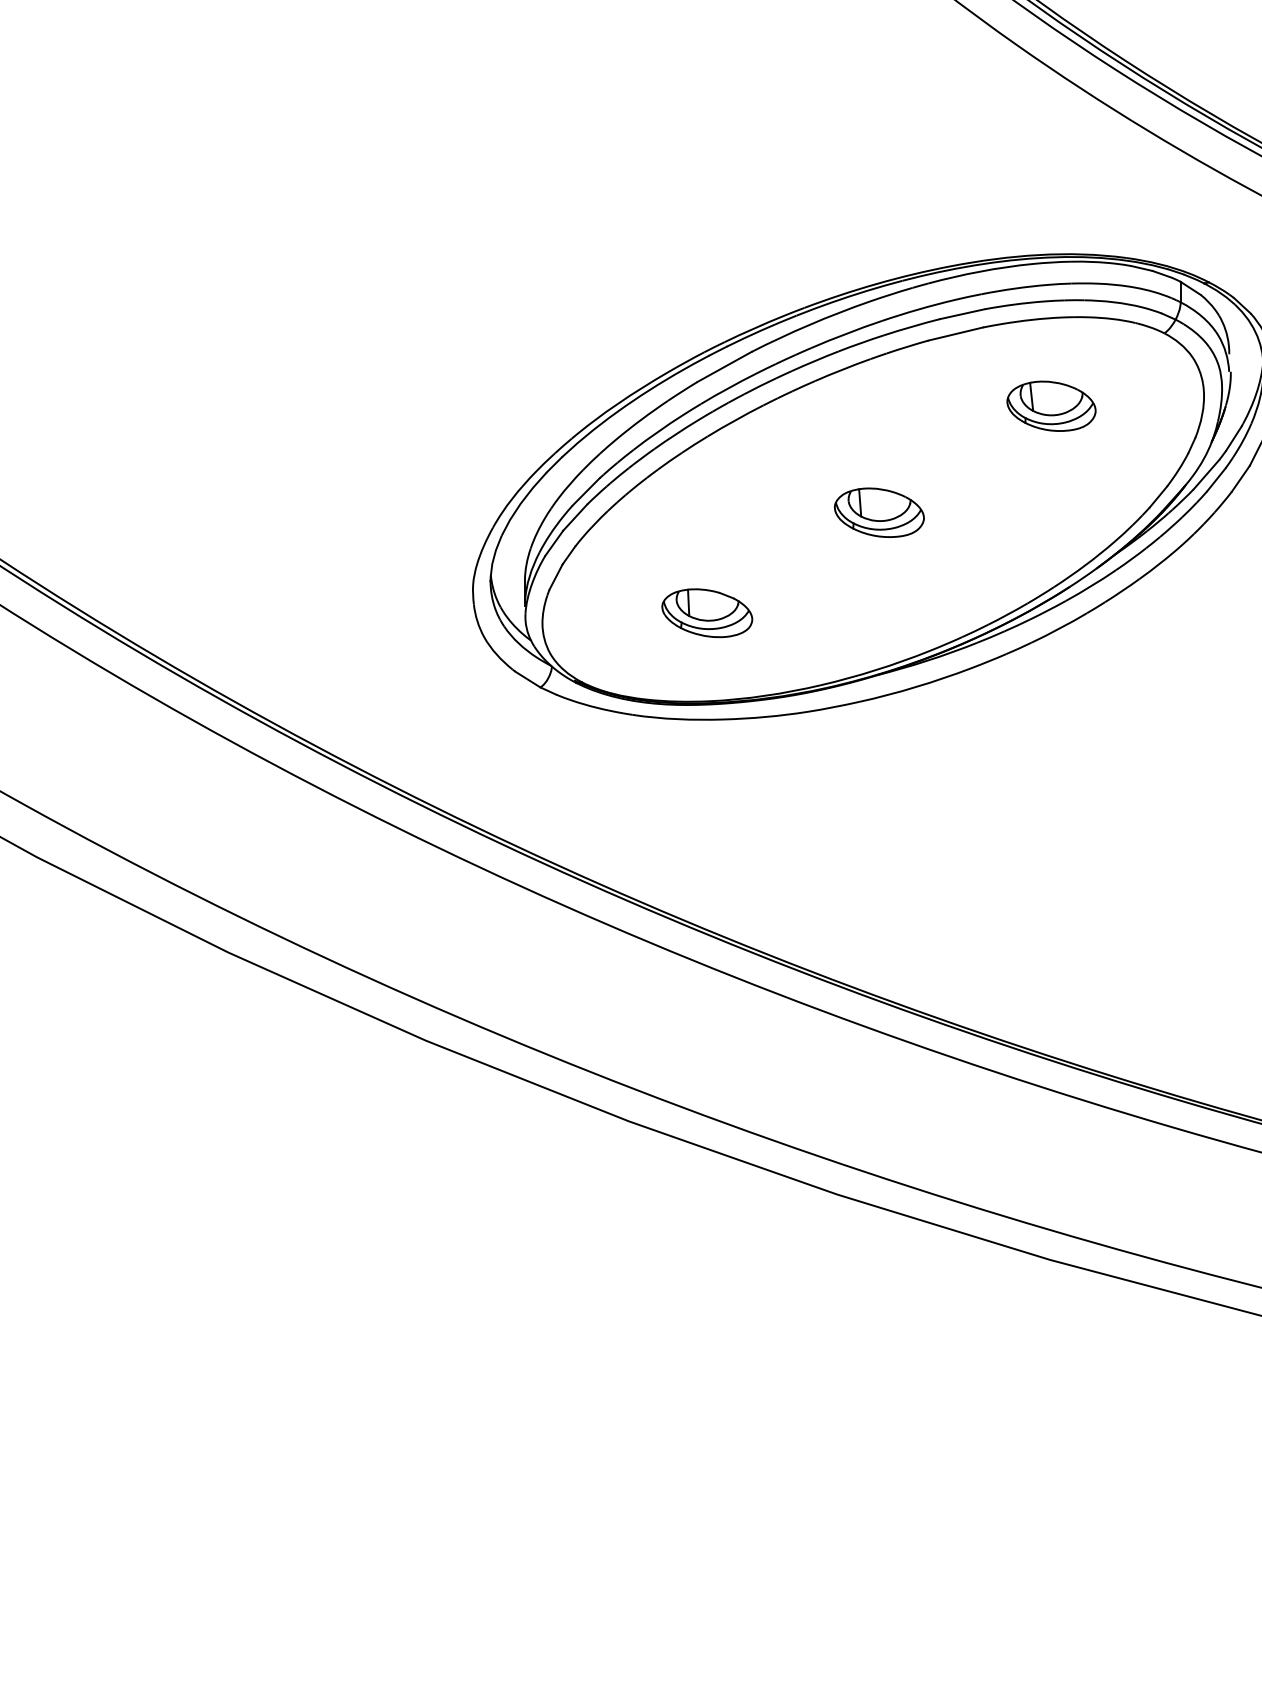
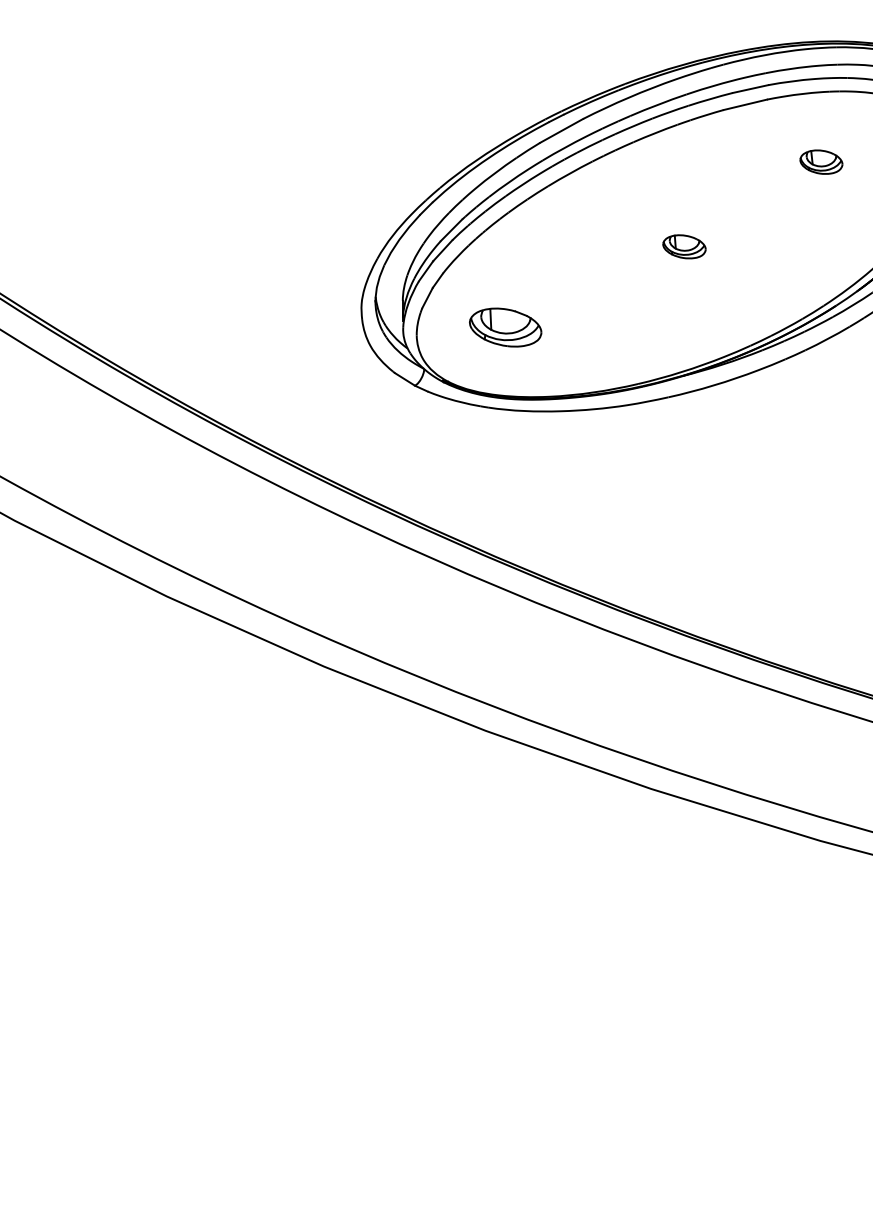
part: (1051, 405) -> (821, 161), size x0.6
part: (878, 512) -> (683, 246), size x0.6
part: (707, 613) -> (505, 327), moved

